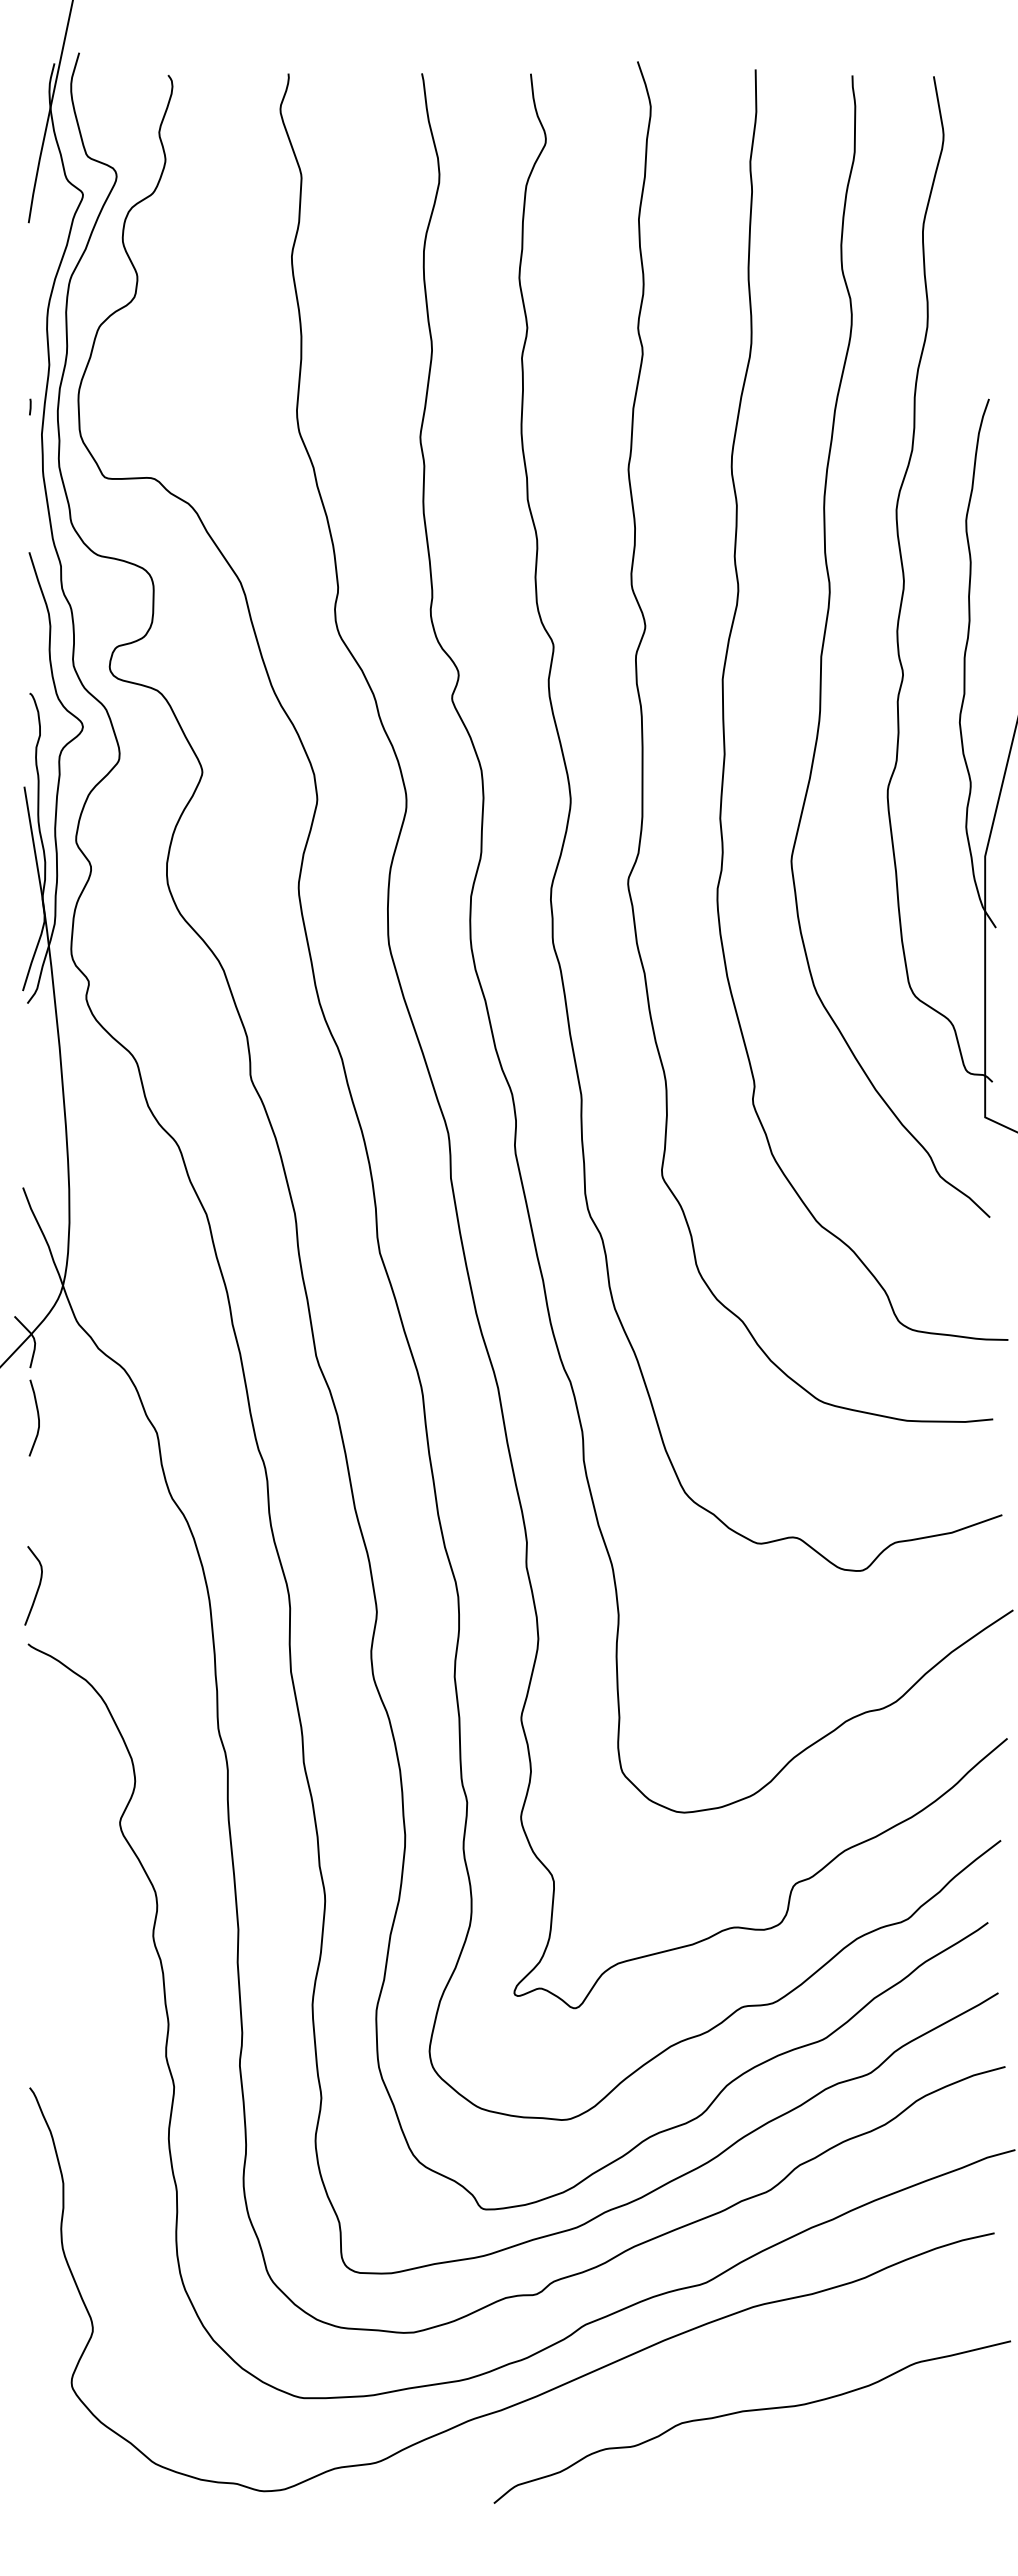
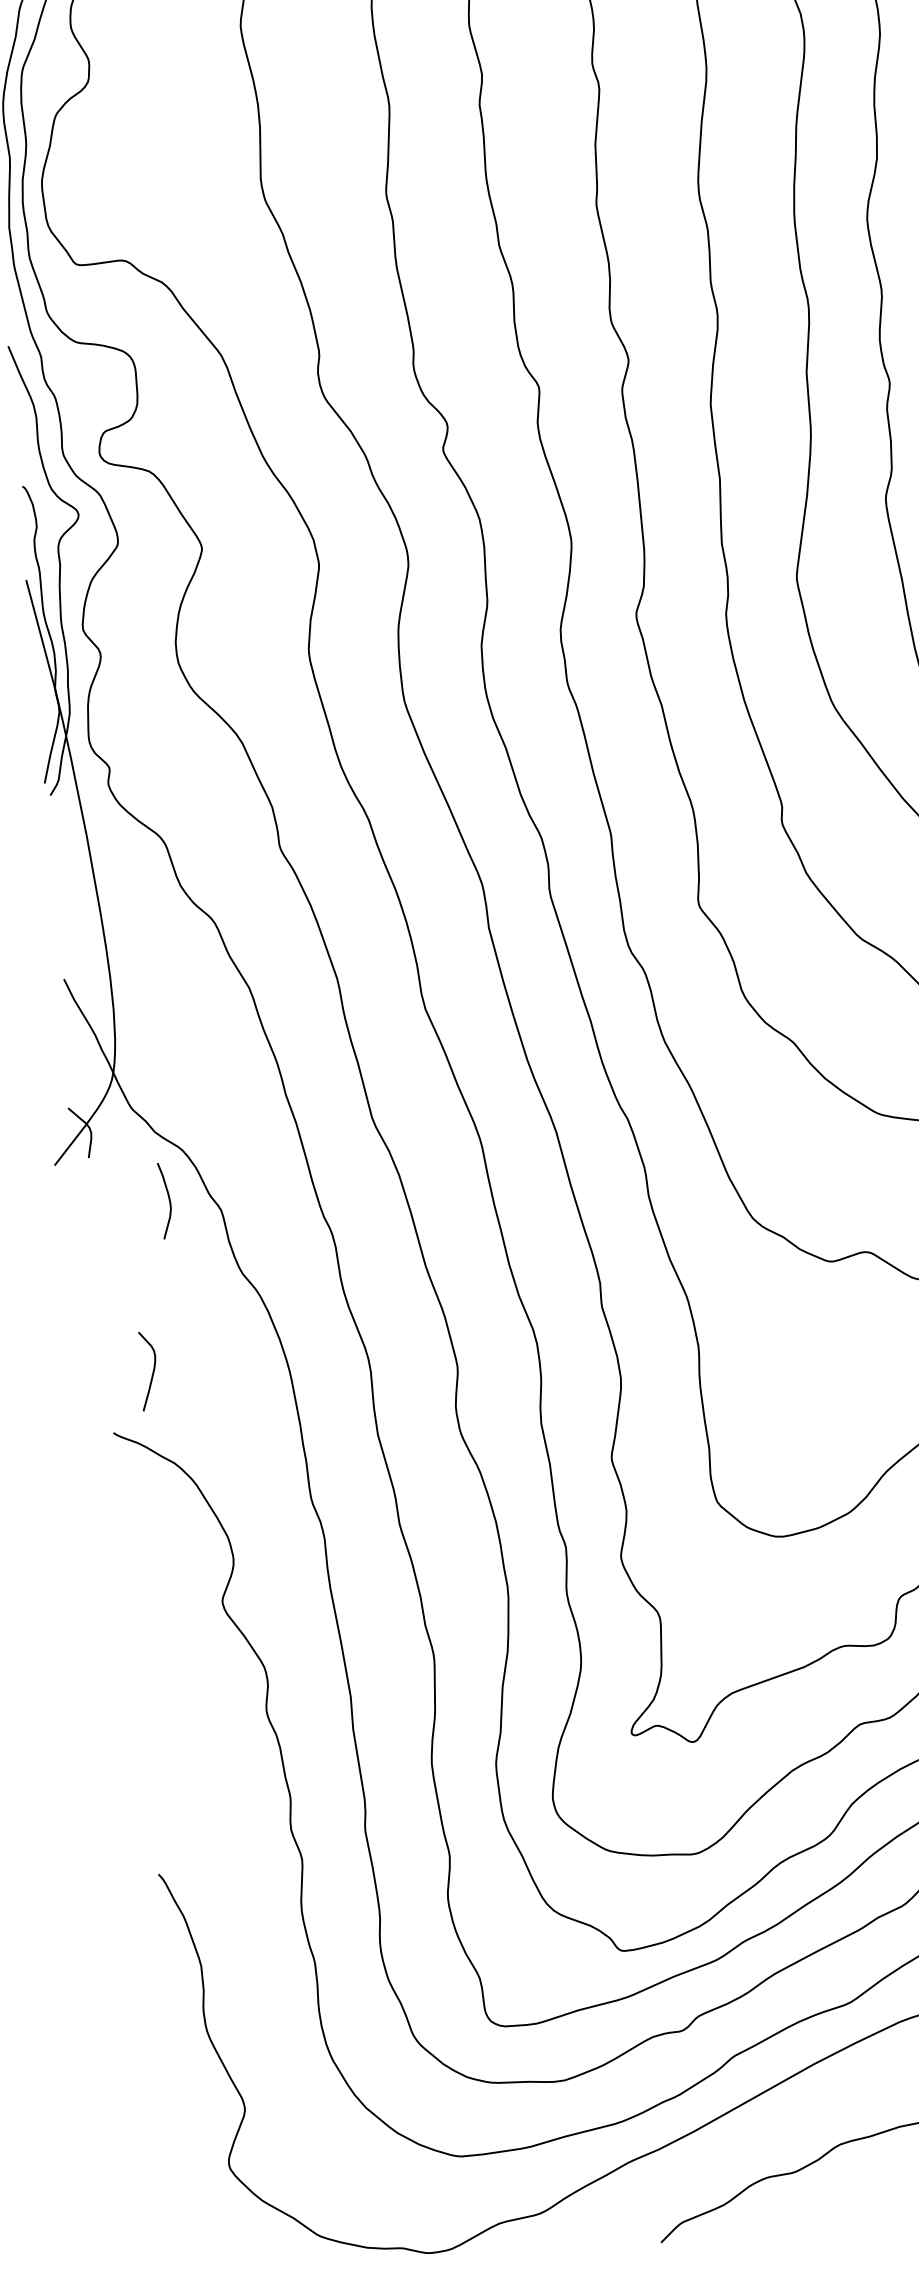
curve: (37, 1417) -> (168, 1199), moved
curve: (37, 1587) -> (152, 1372), moved

